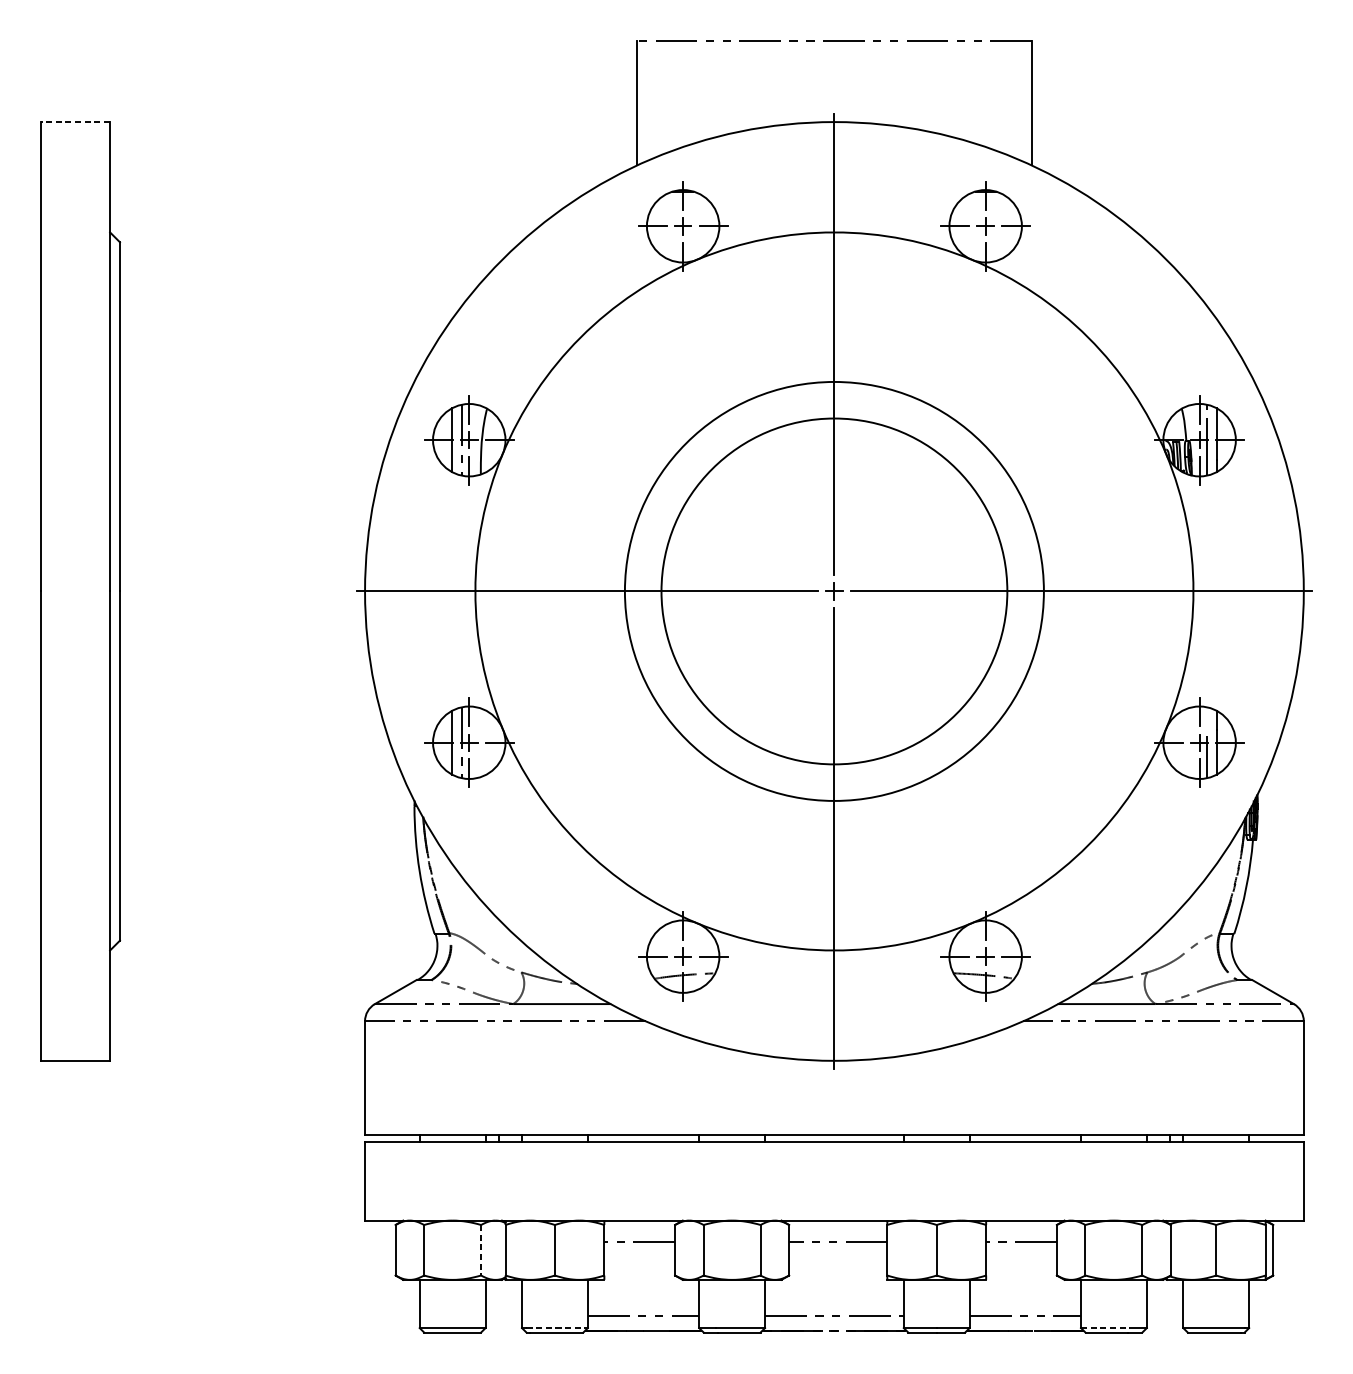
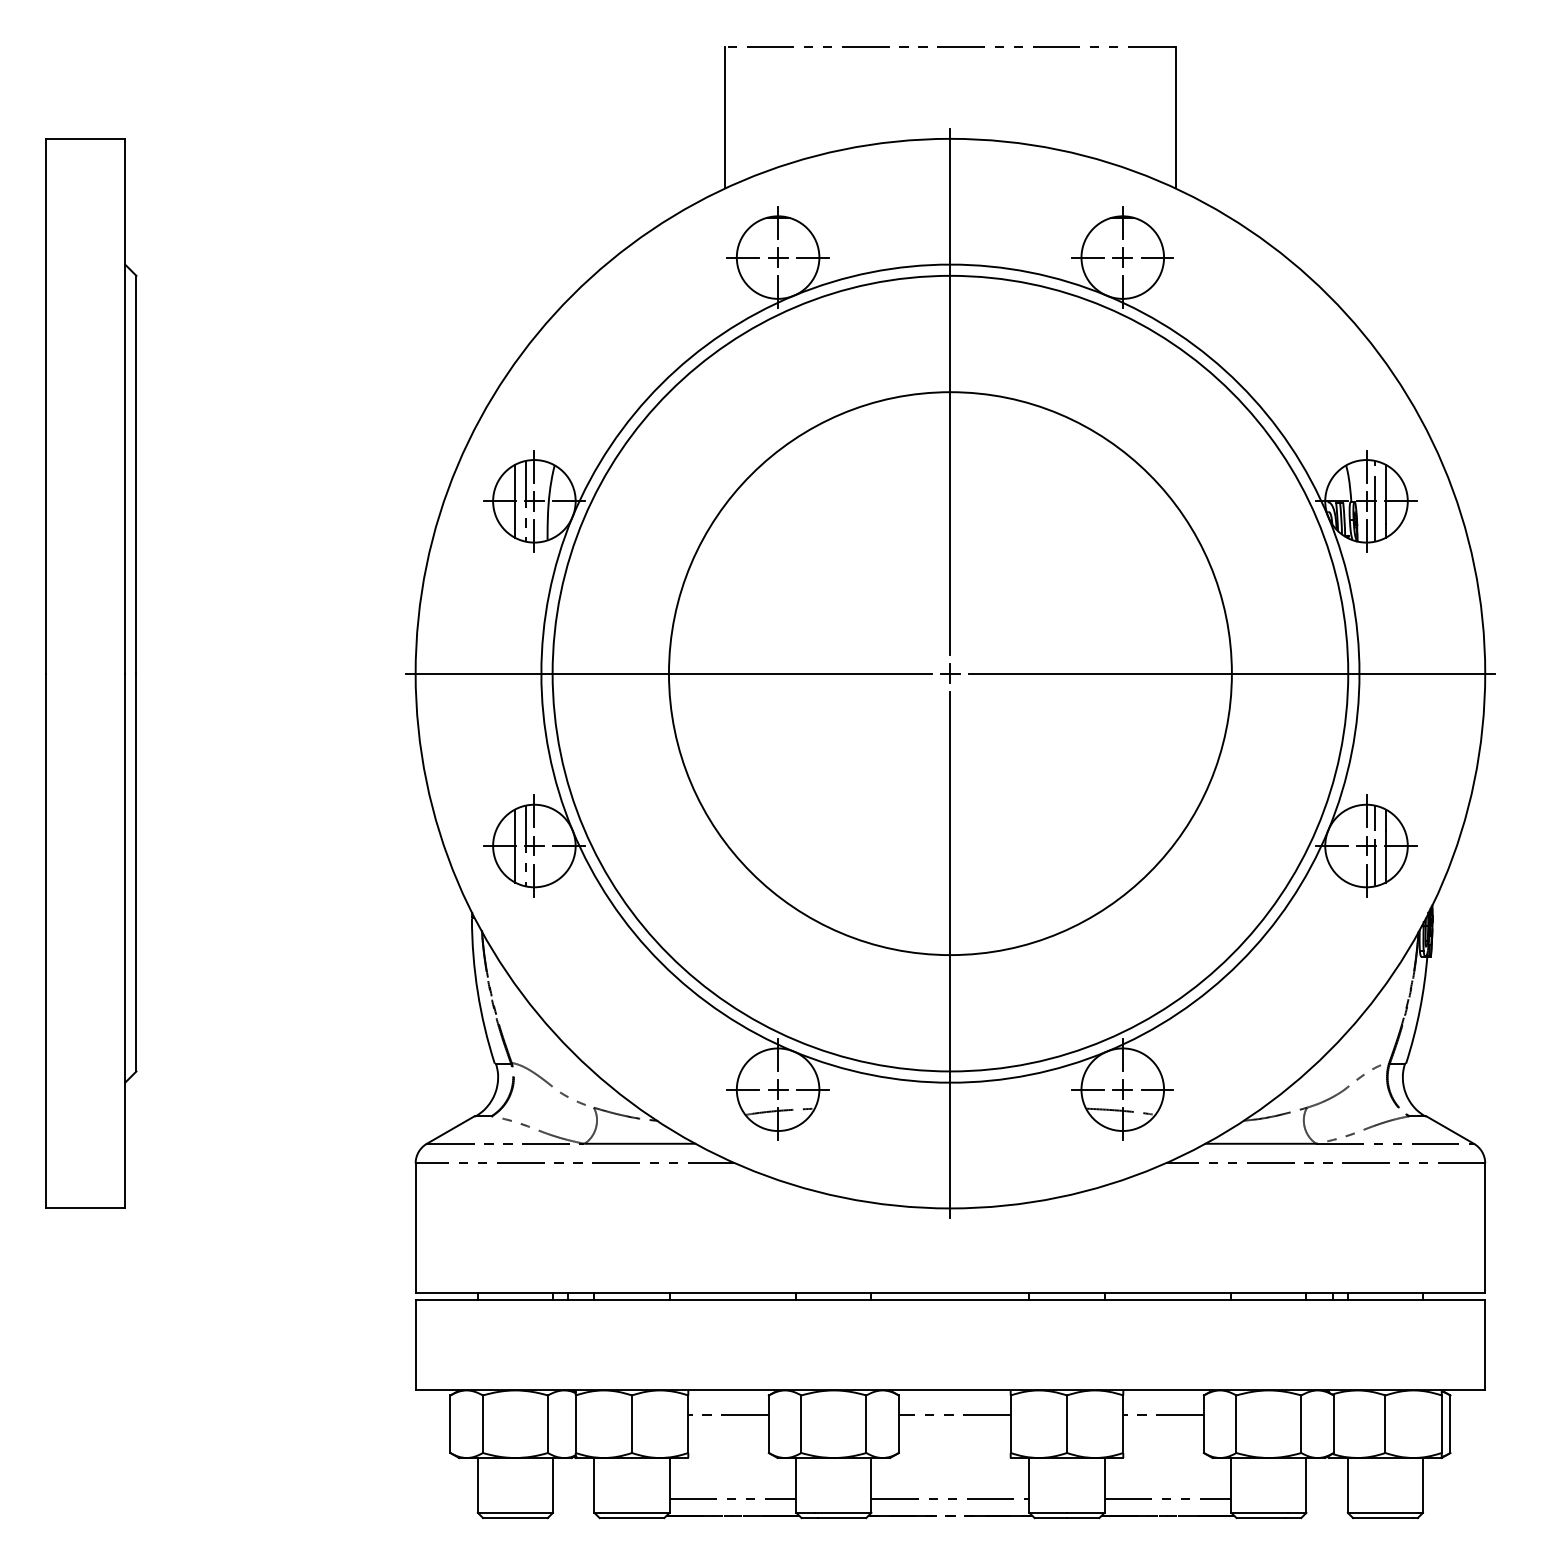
line: (75, 121) -> (85, 138), dashed -> solid
circle: (833, 591) -> (949, 673), size x1.43
circle: (834, 591) -> (950, 673), size x1.67
line: (1206, 718) -> (1374, 818), added
line: (480, 1250) -> (547, 1424), dashed -> solid
line: (558, 1327) -> (635, 1512), dashed -> solid
line: (1105, 1327) -> (1259, 1512), dashed -> solid

